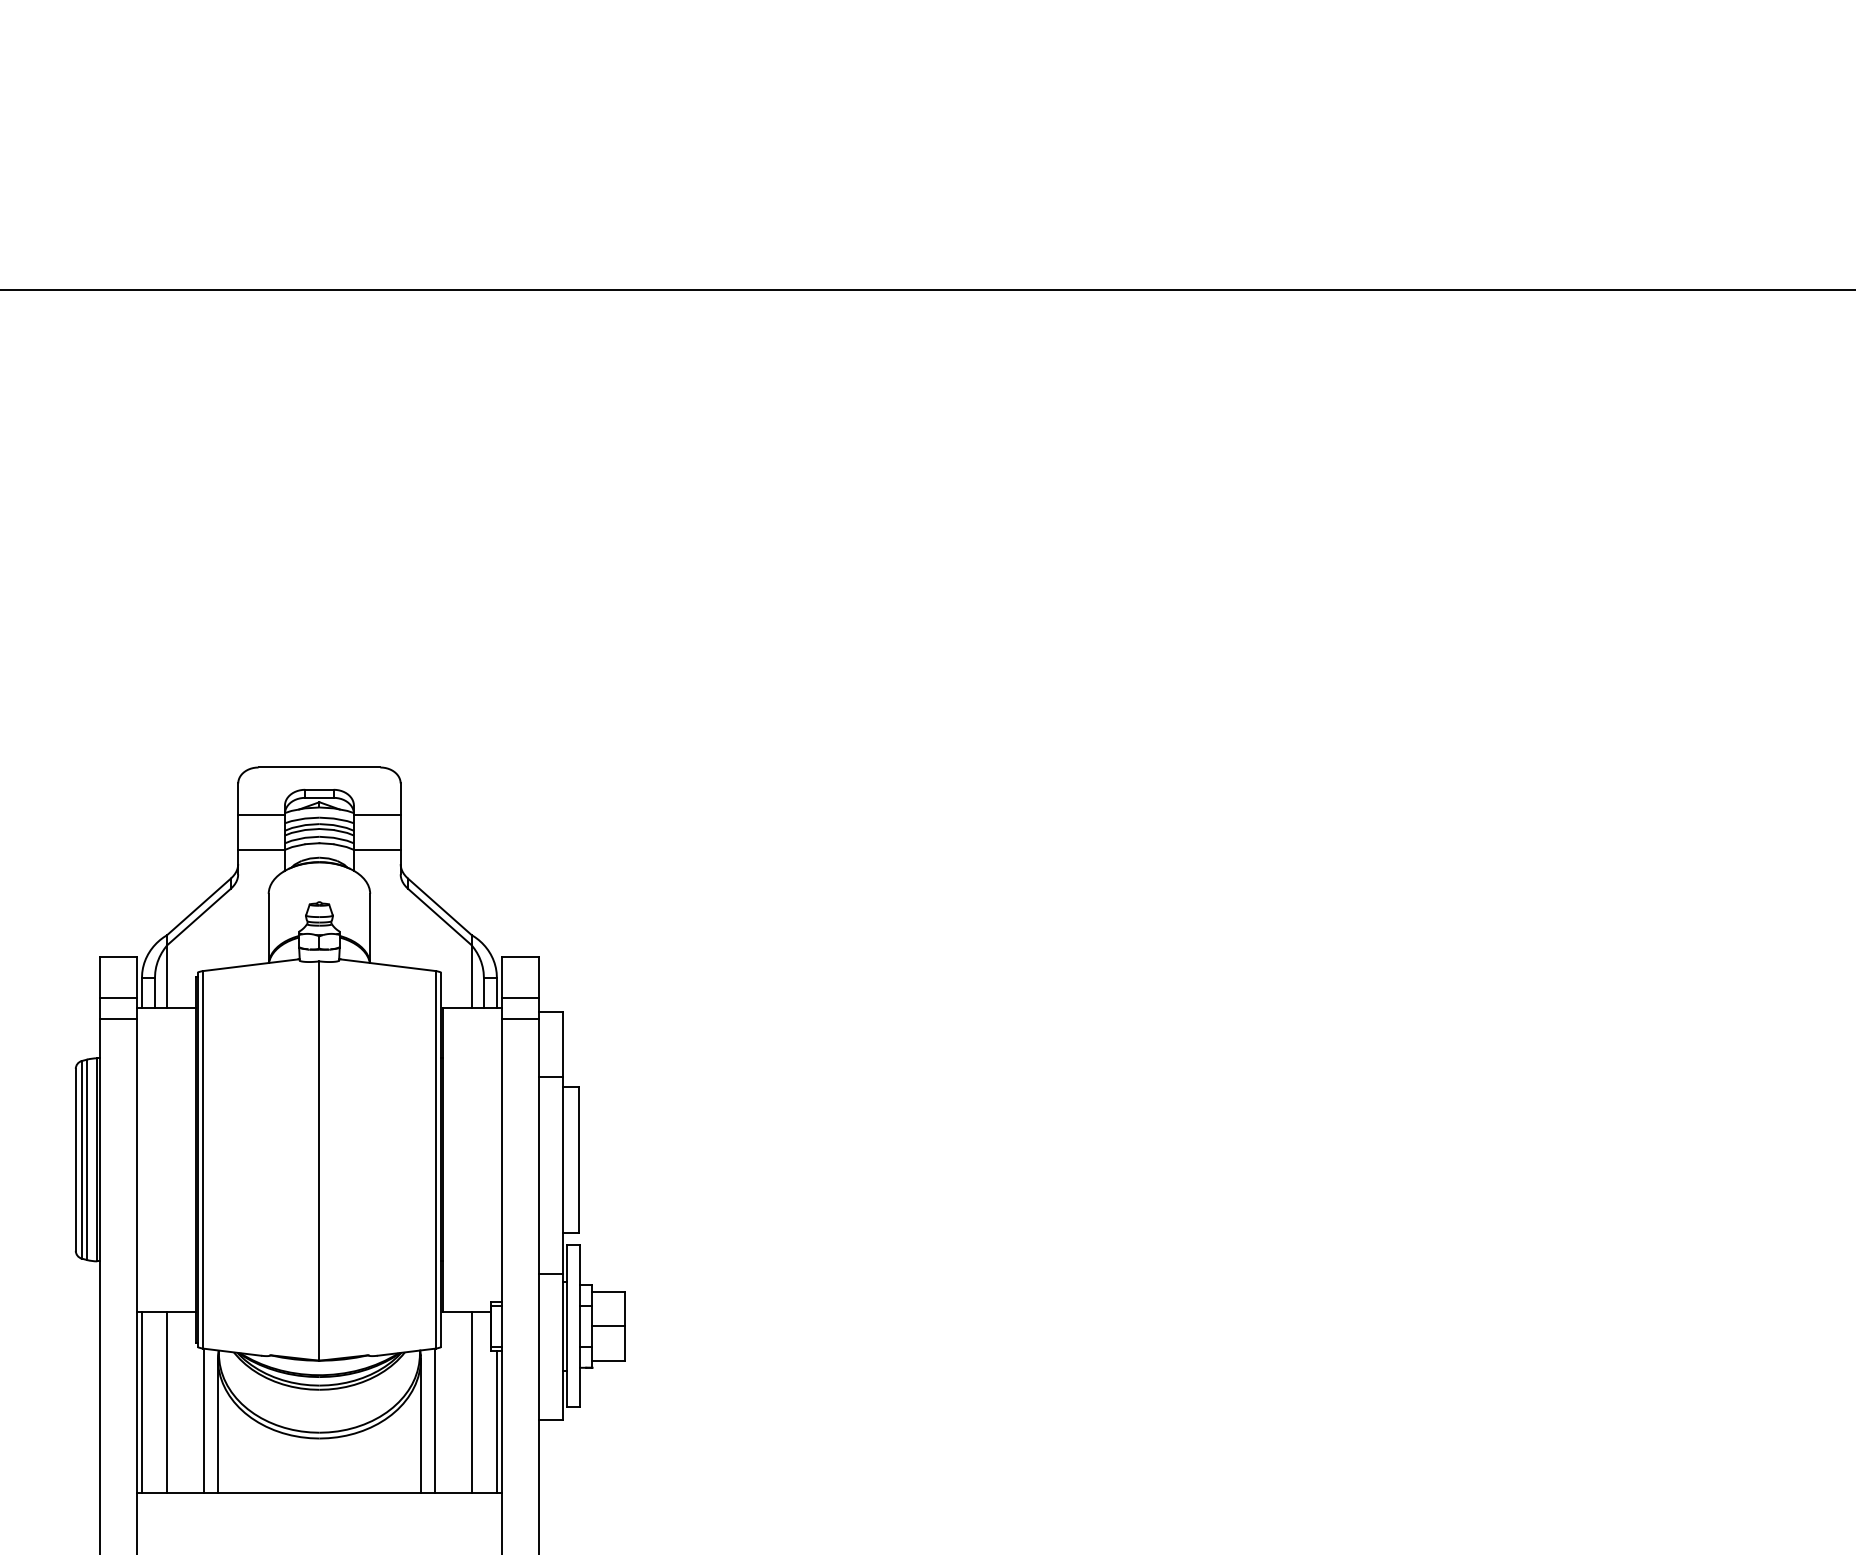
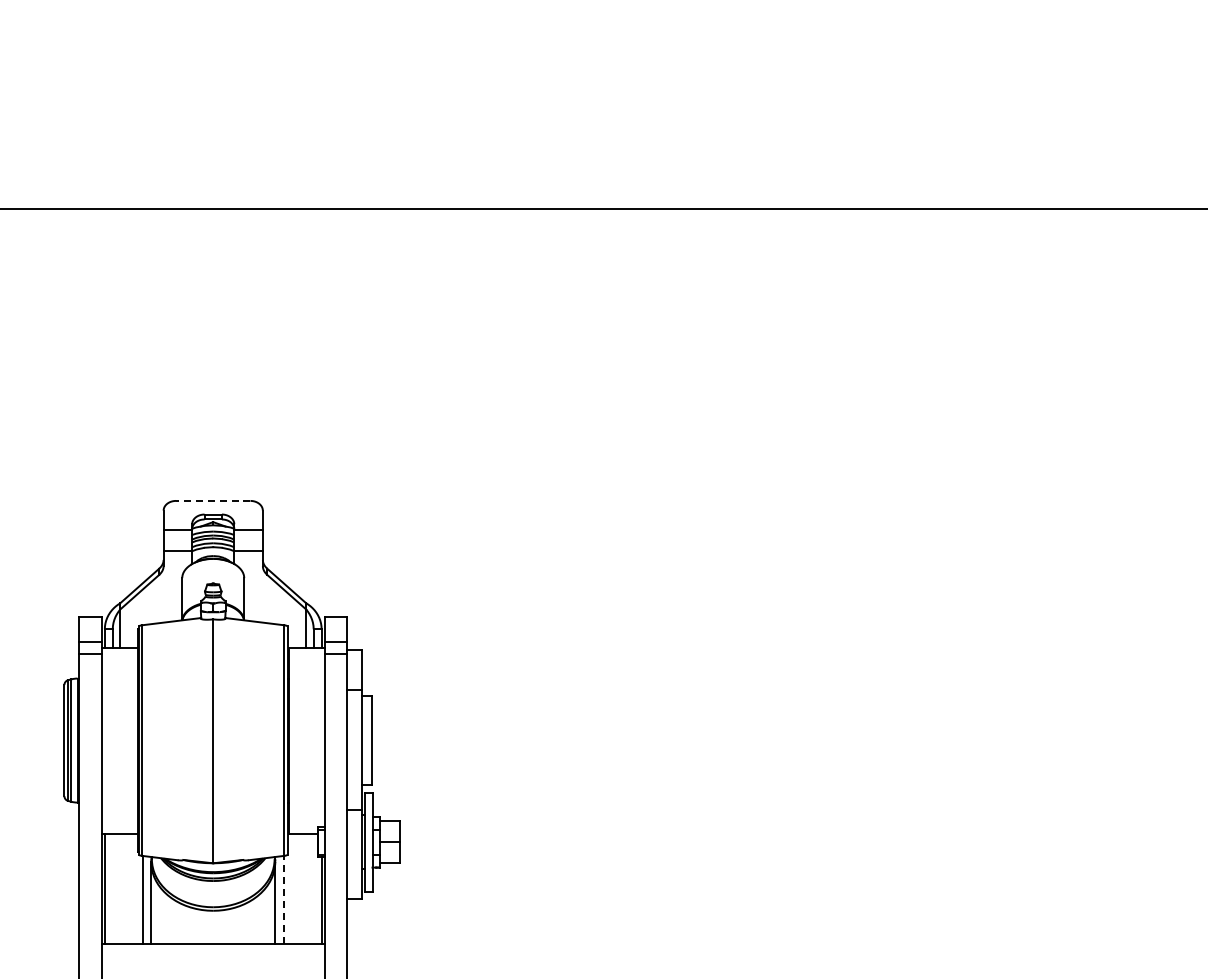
line: (318, 766) -> (212, 500), solid -> dashed
line: (167, 1402) -> (120, 888), removed
line: (472, 1402) -> (306, 888), removed
line: (434, 1420) -> (283, 899), solid -> dashed

